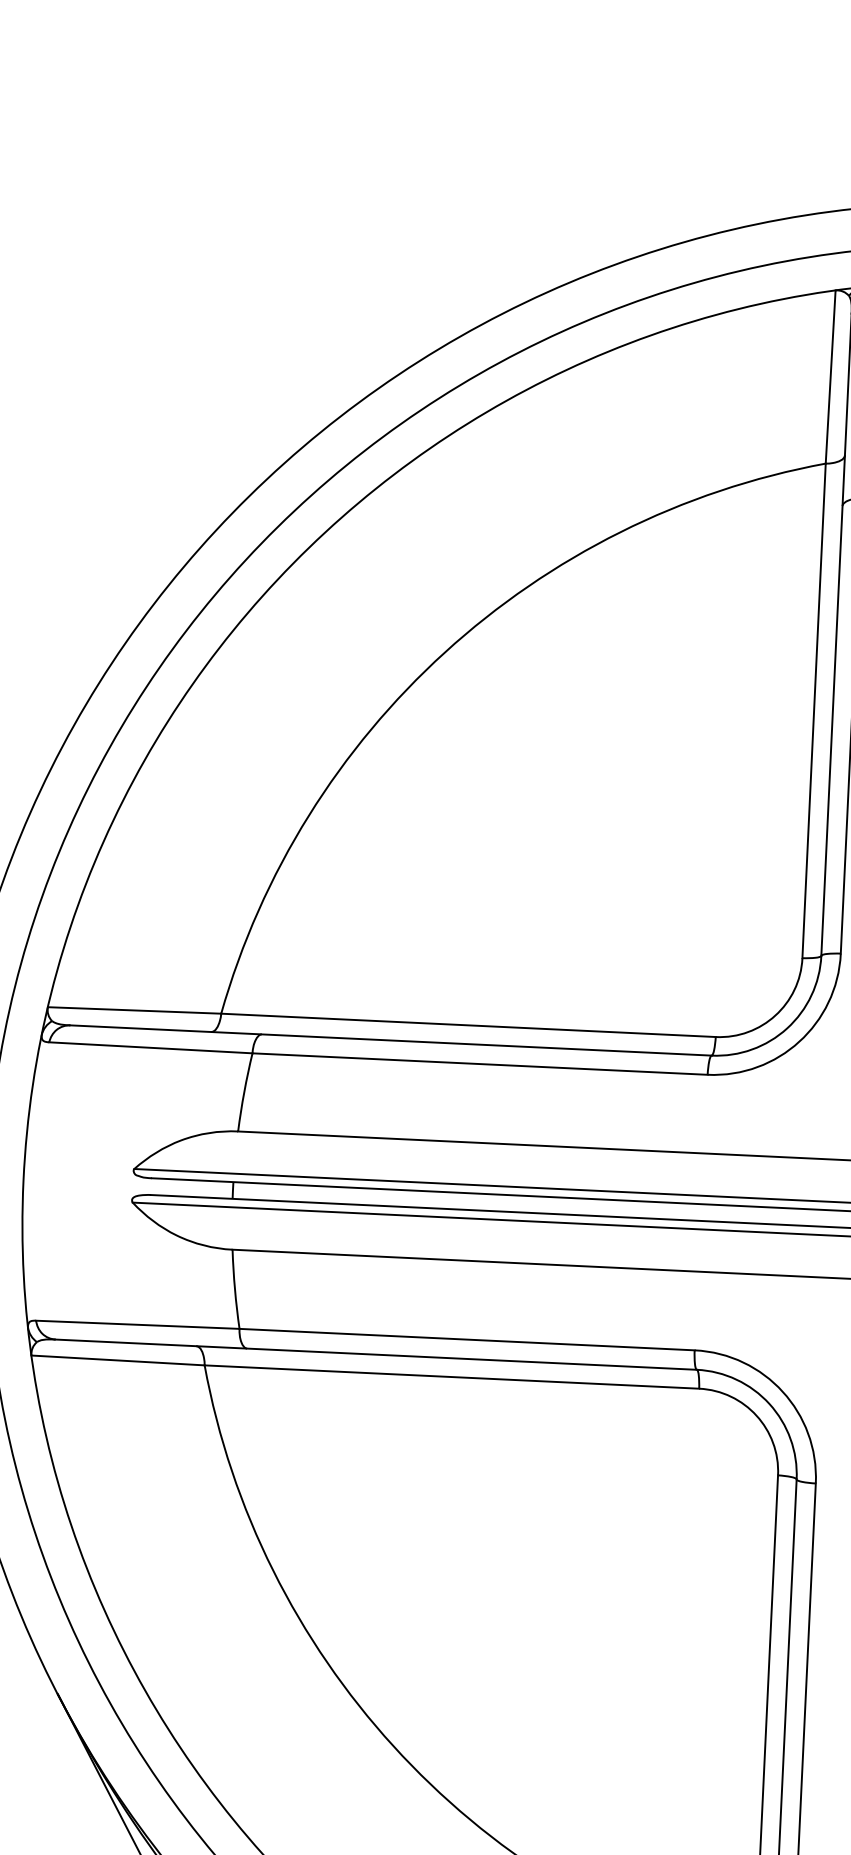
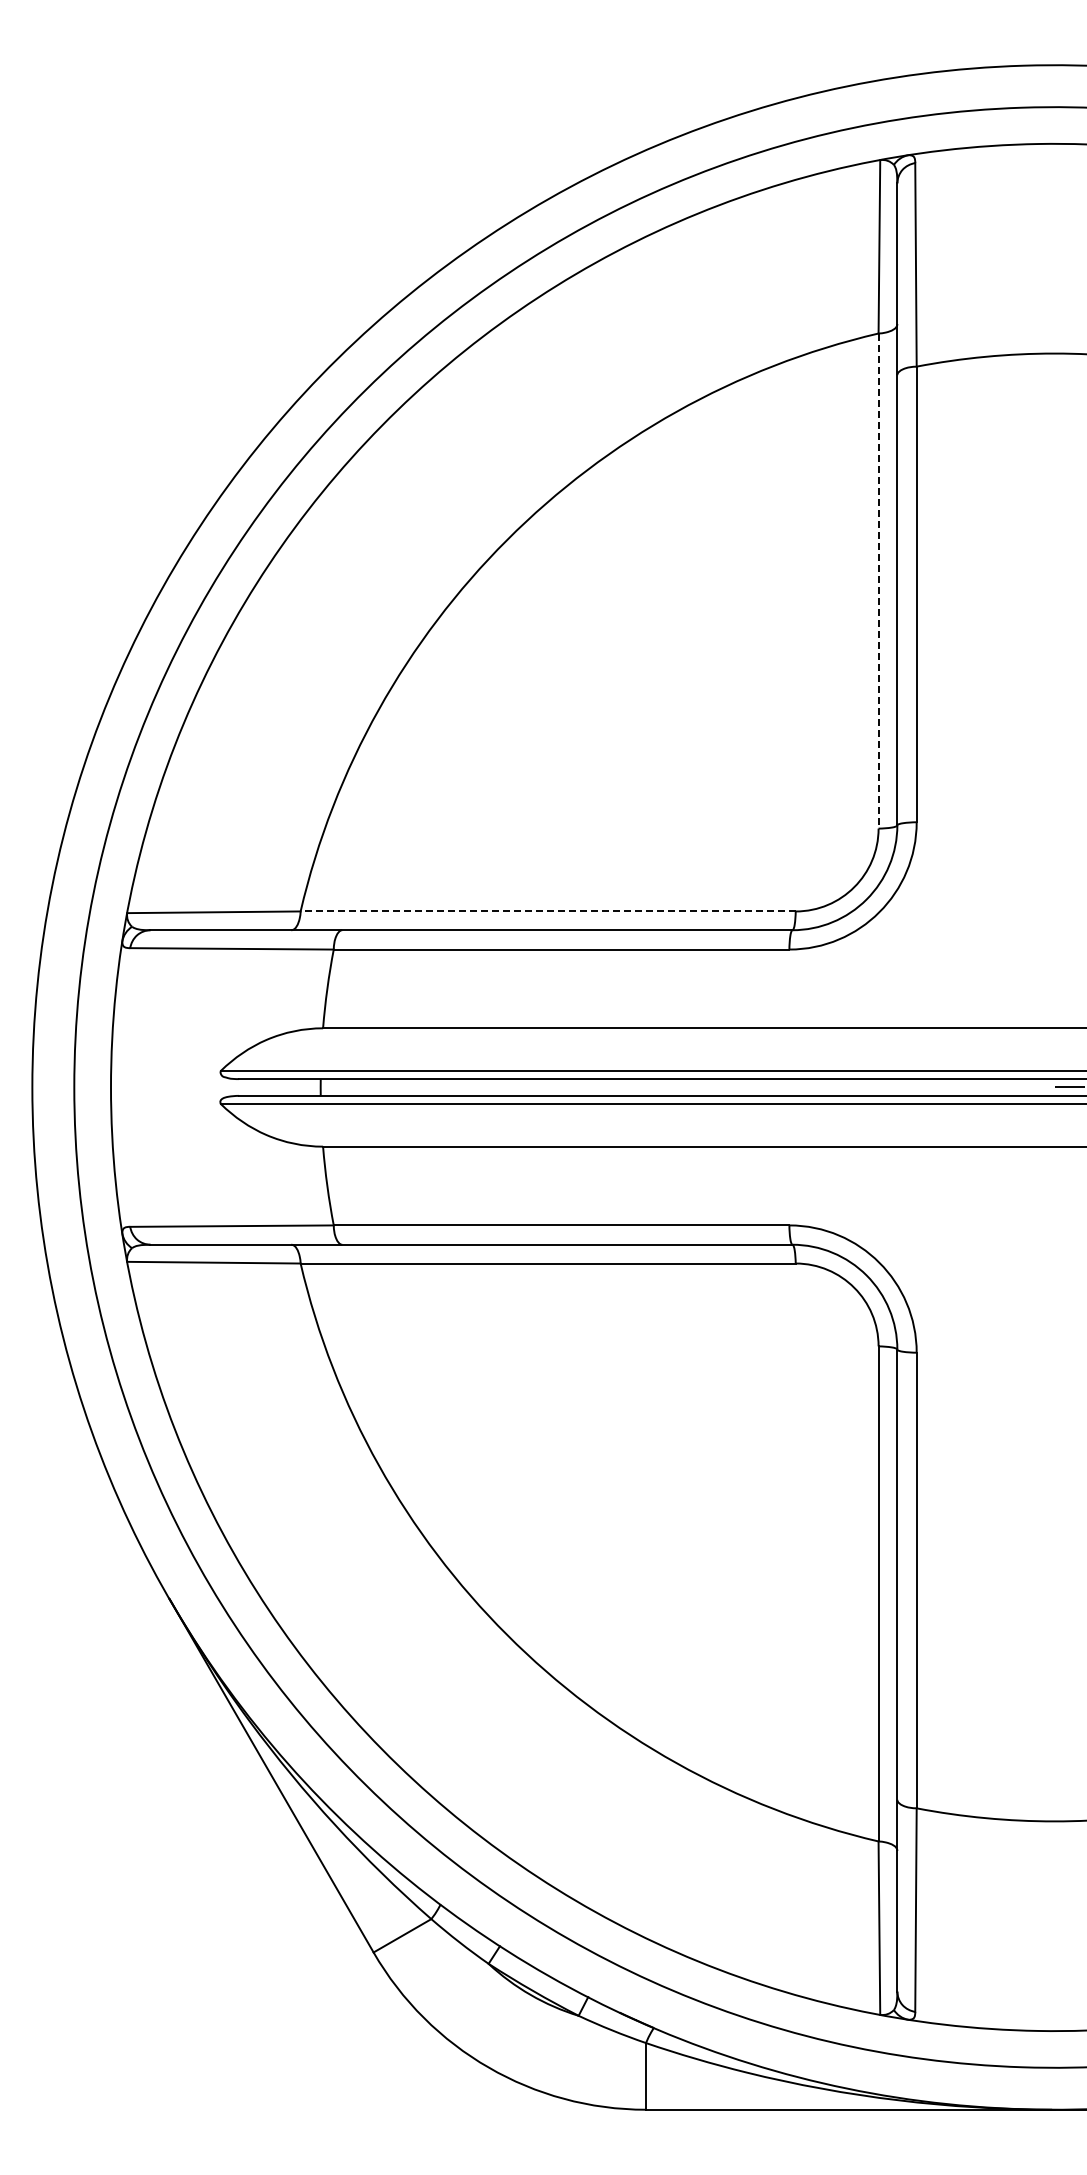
line: (813, 711) -> (878, 581), solid -> dashed
line: (468, 1025) -> (548, 911), solid -> dashed

